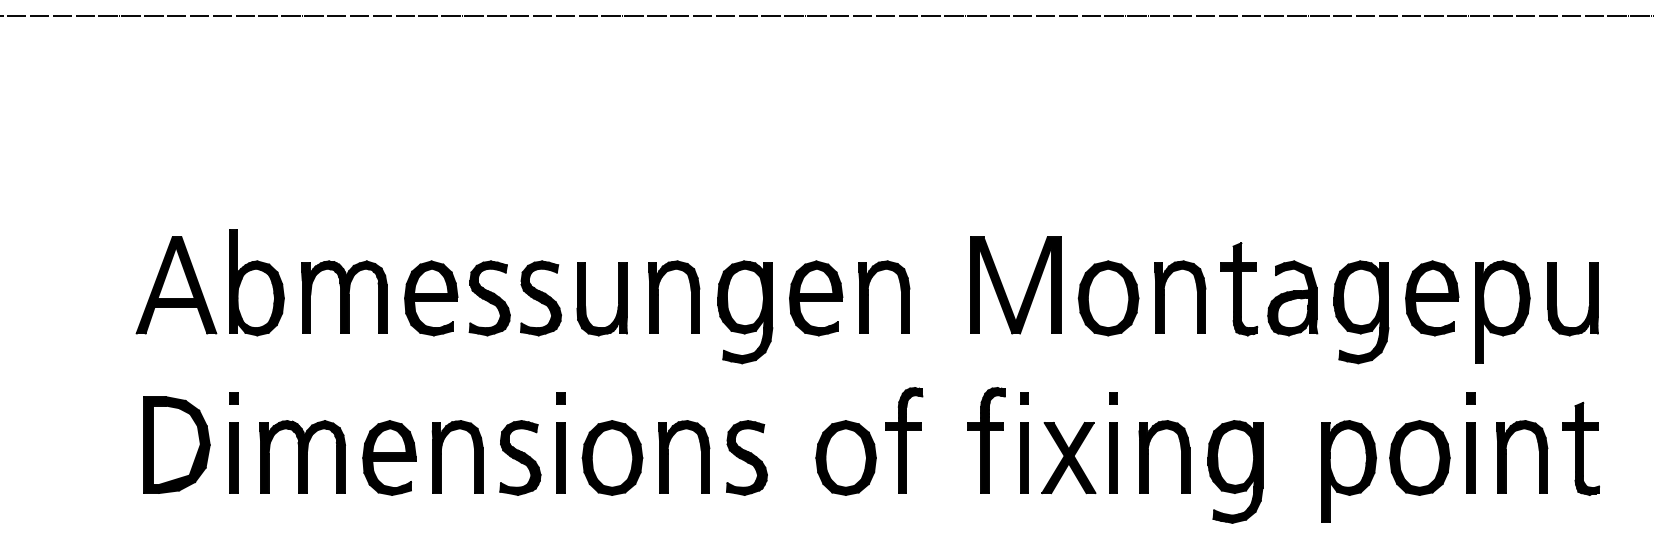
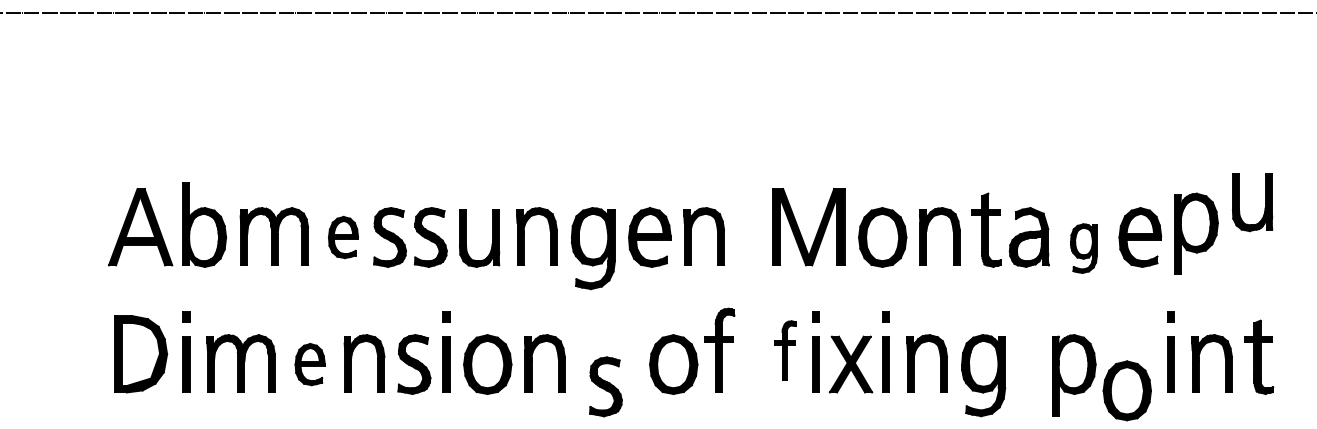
part: (431, 298) -> (343, 237), size x0.7
part: (1556, 299) -> (1239, 202), moved
part: (1502, 311) -> (1196, 233), moved
part: (1361, 312) -> (1084, 248), size x0.6
part: (986, 440) -> (785, 350), size x0.7
part: (389, 457) -> (310, 364), size x0.7
part: (746, 457) -> (605, 386), moved
part: (1419, 457) -> (1127, 390), moved

